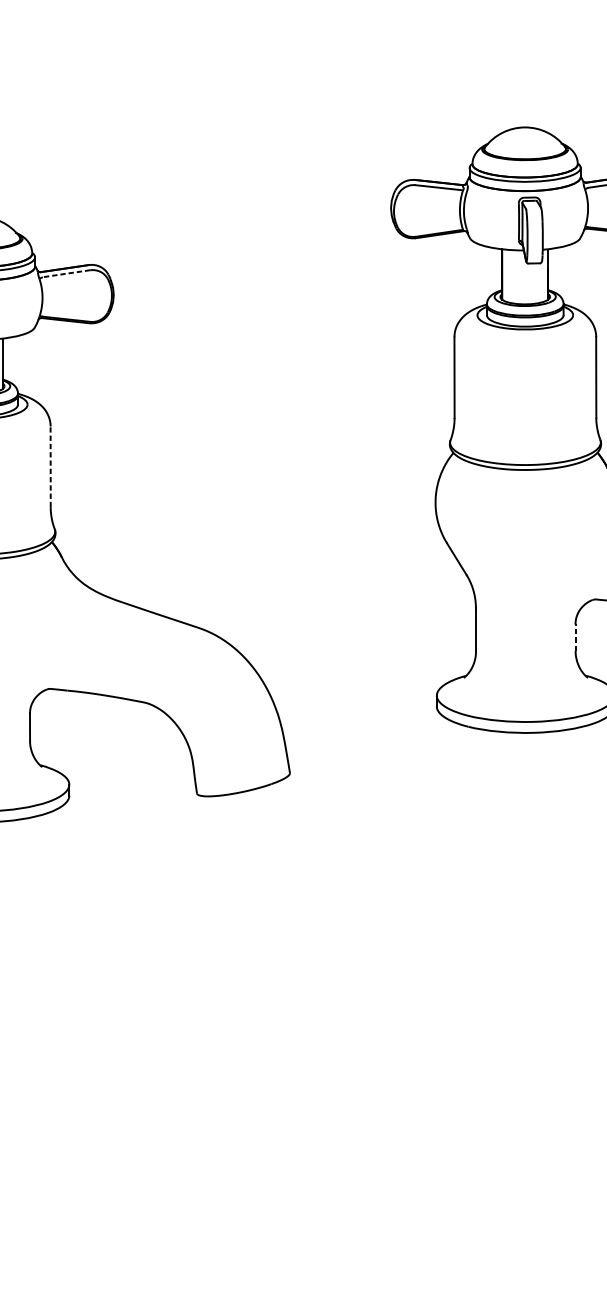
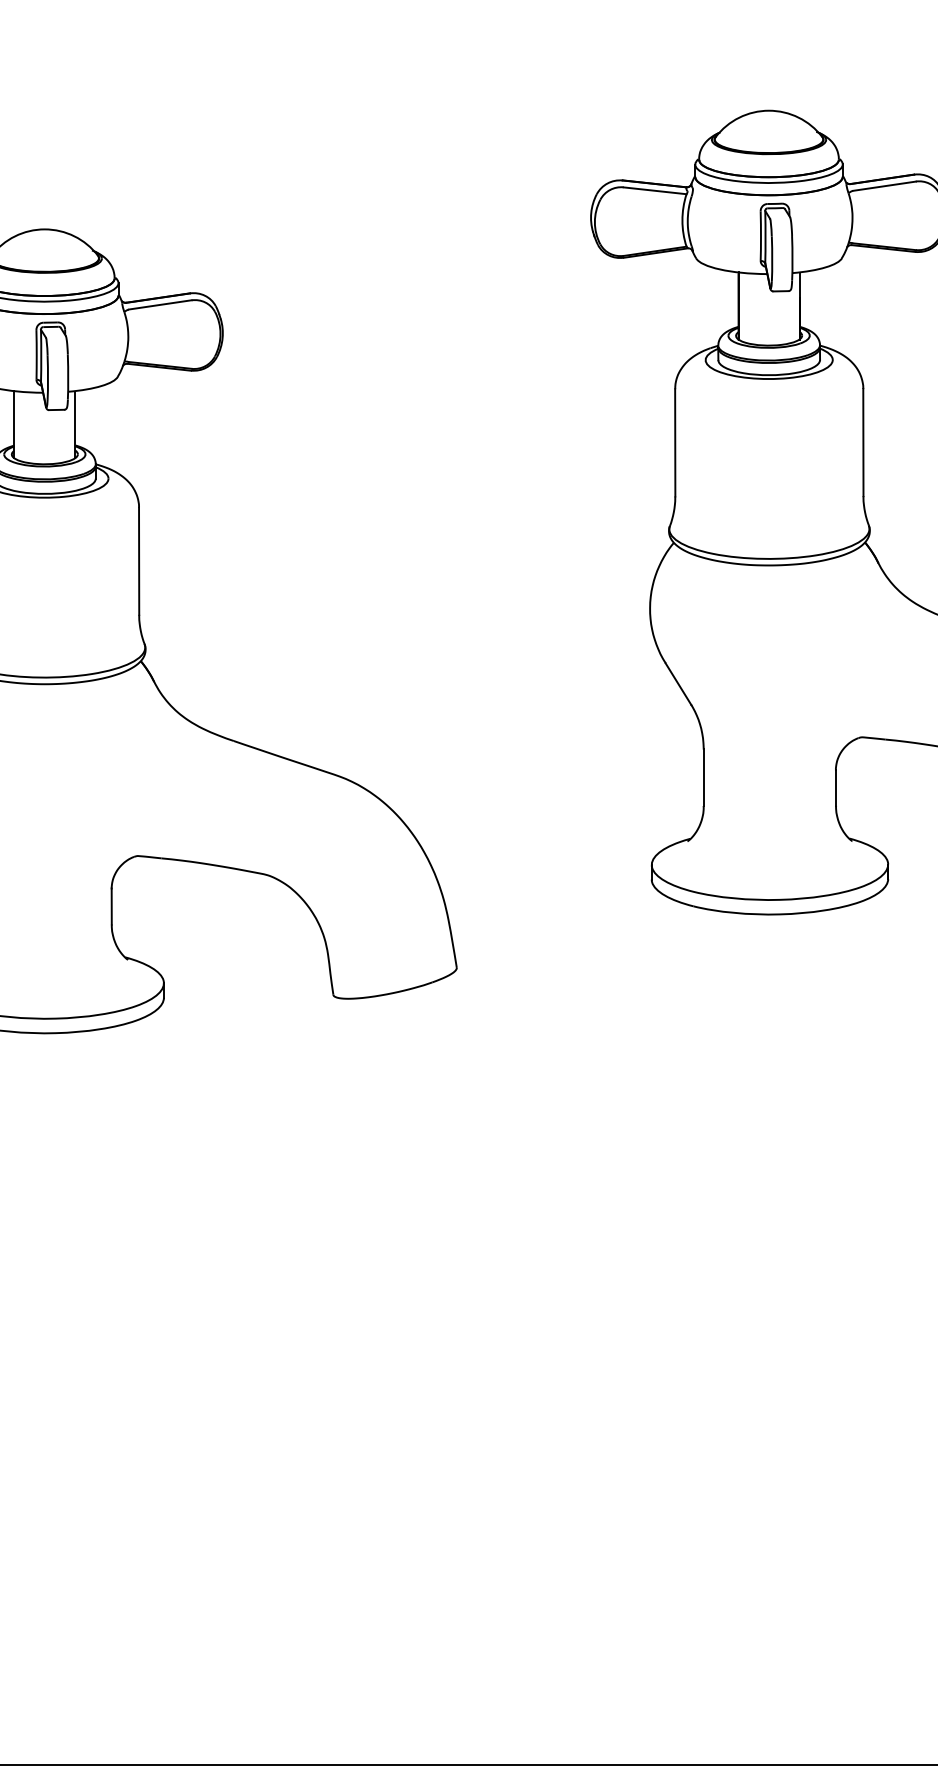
line: (66, 273) -> (160, 304), dashed -> solid
line: (50, 467) -> (139, 561), dashed -> solid
line: (575, 637) -> (835, 787), dashed -> solid

